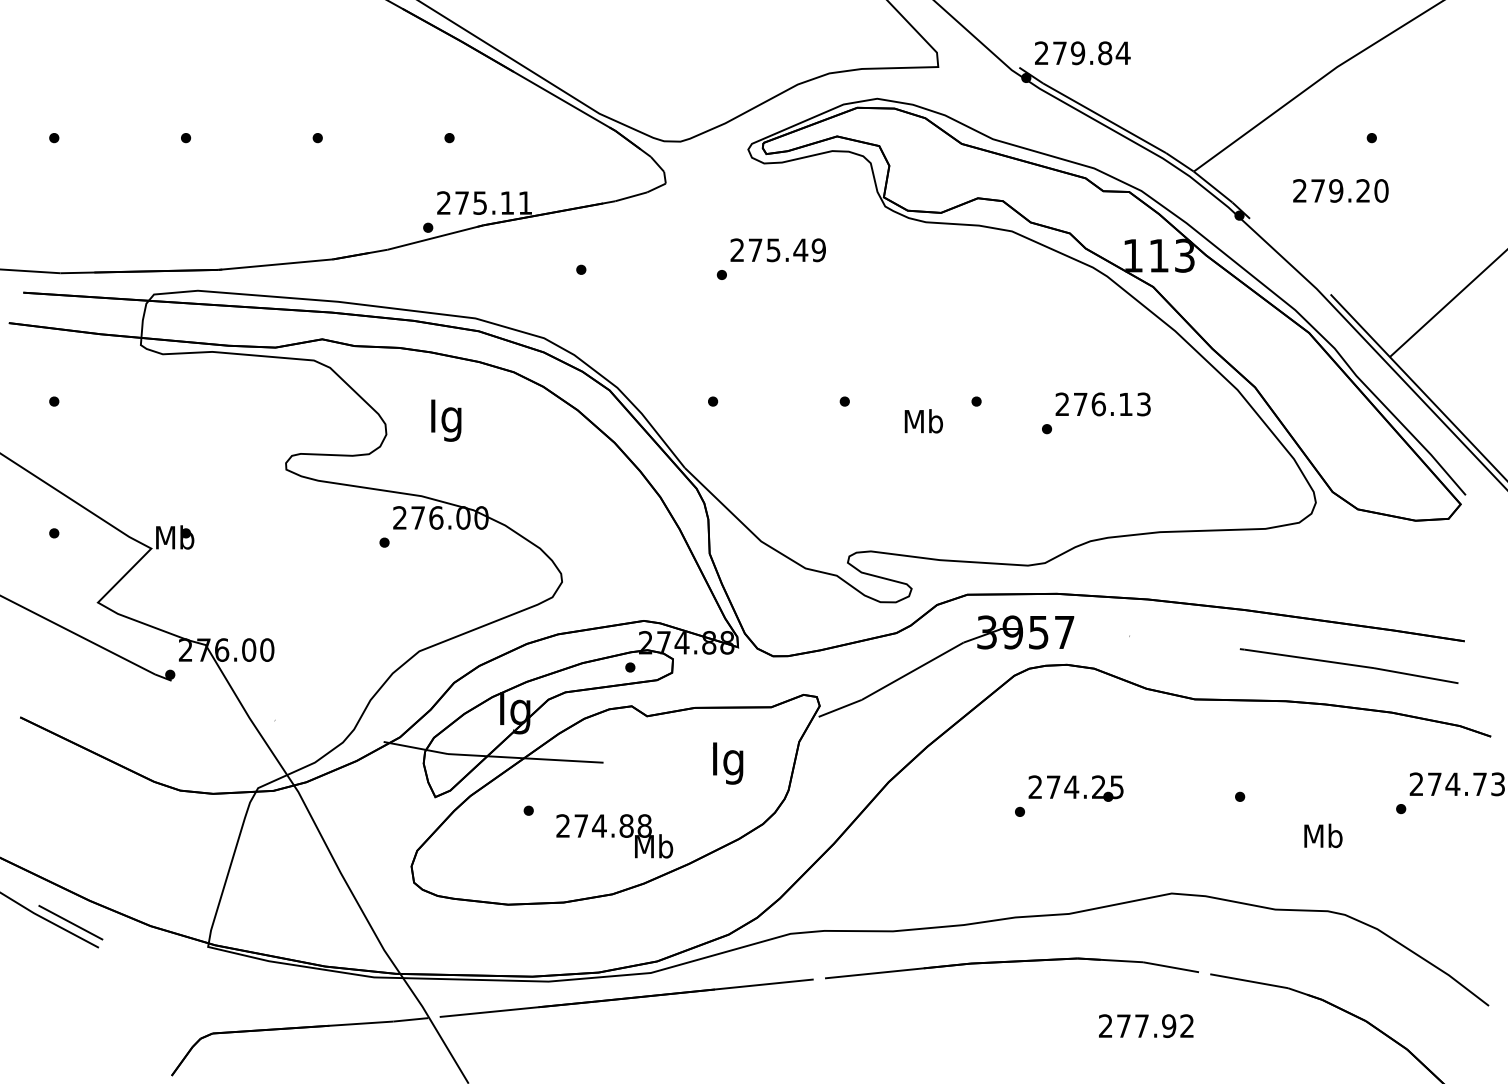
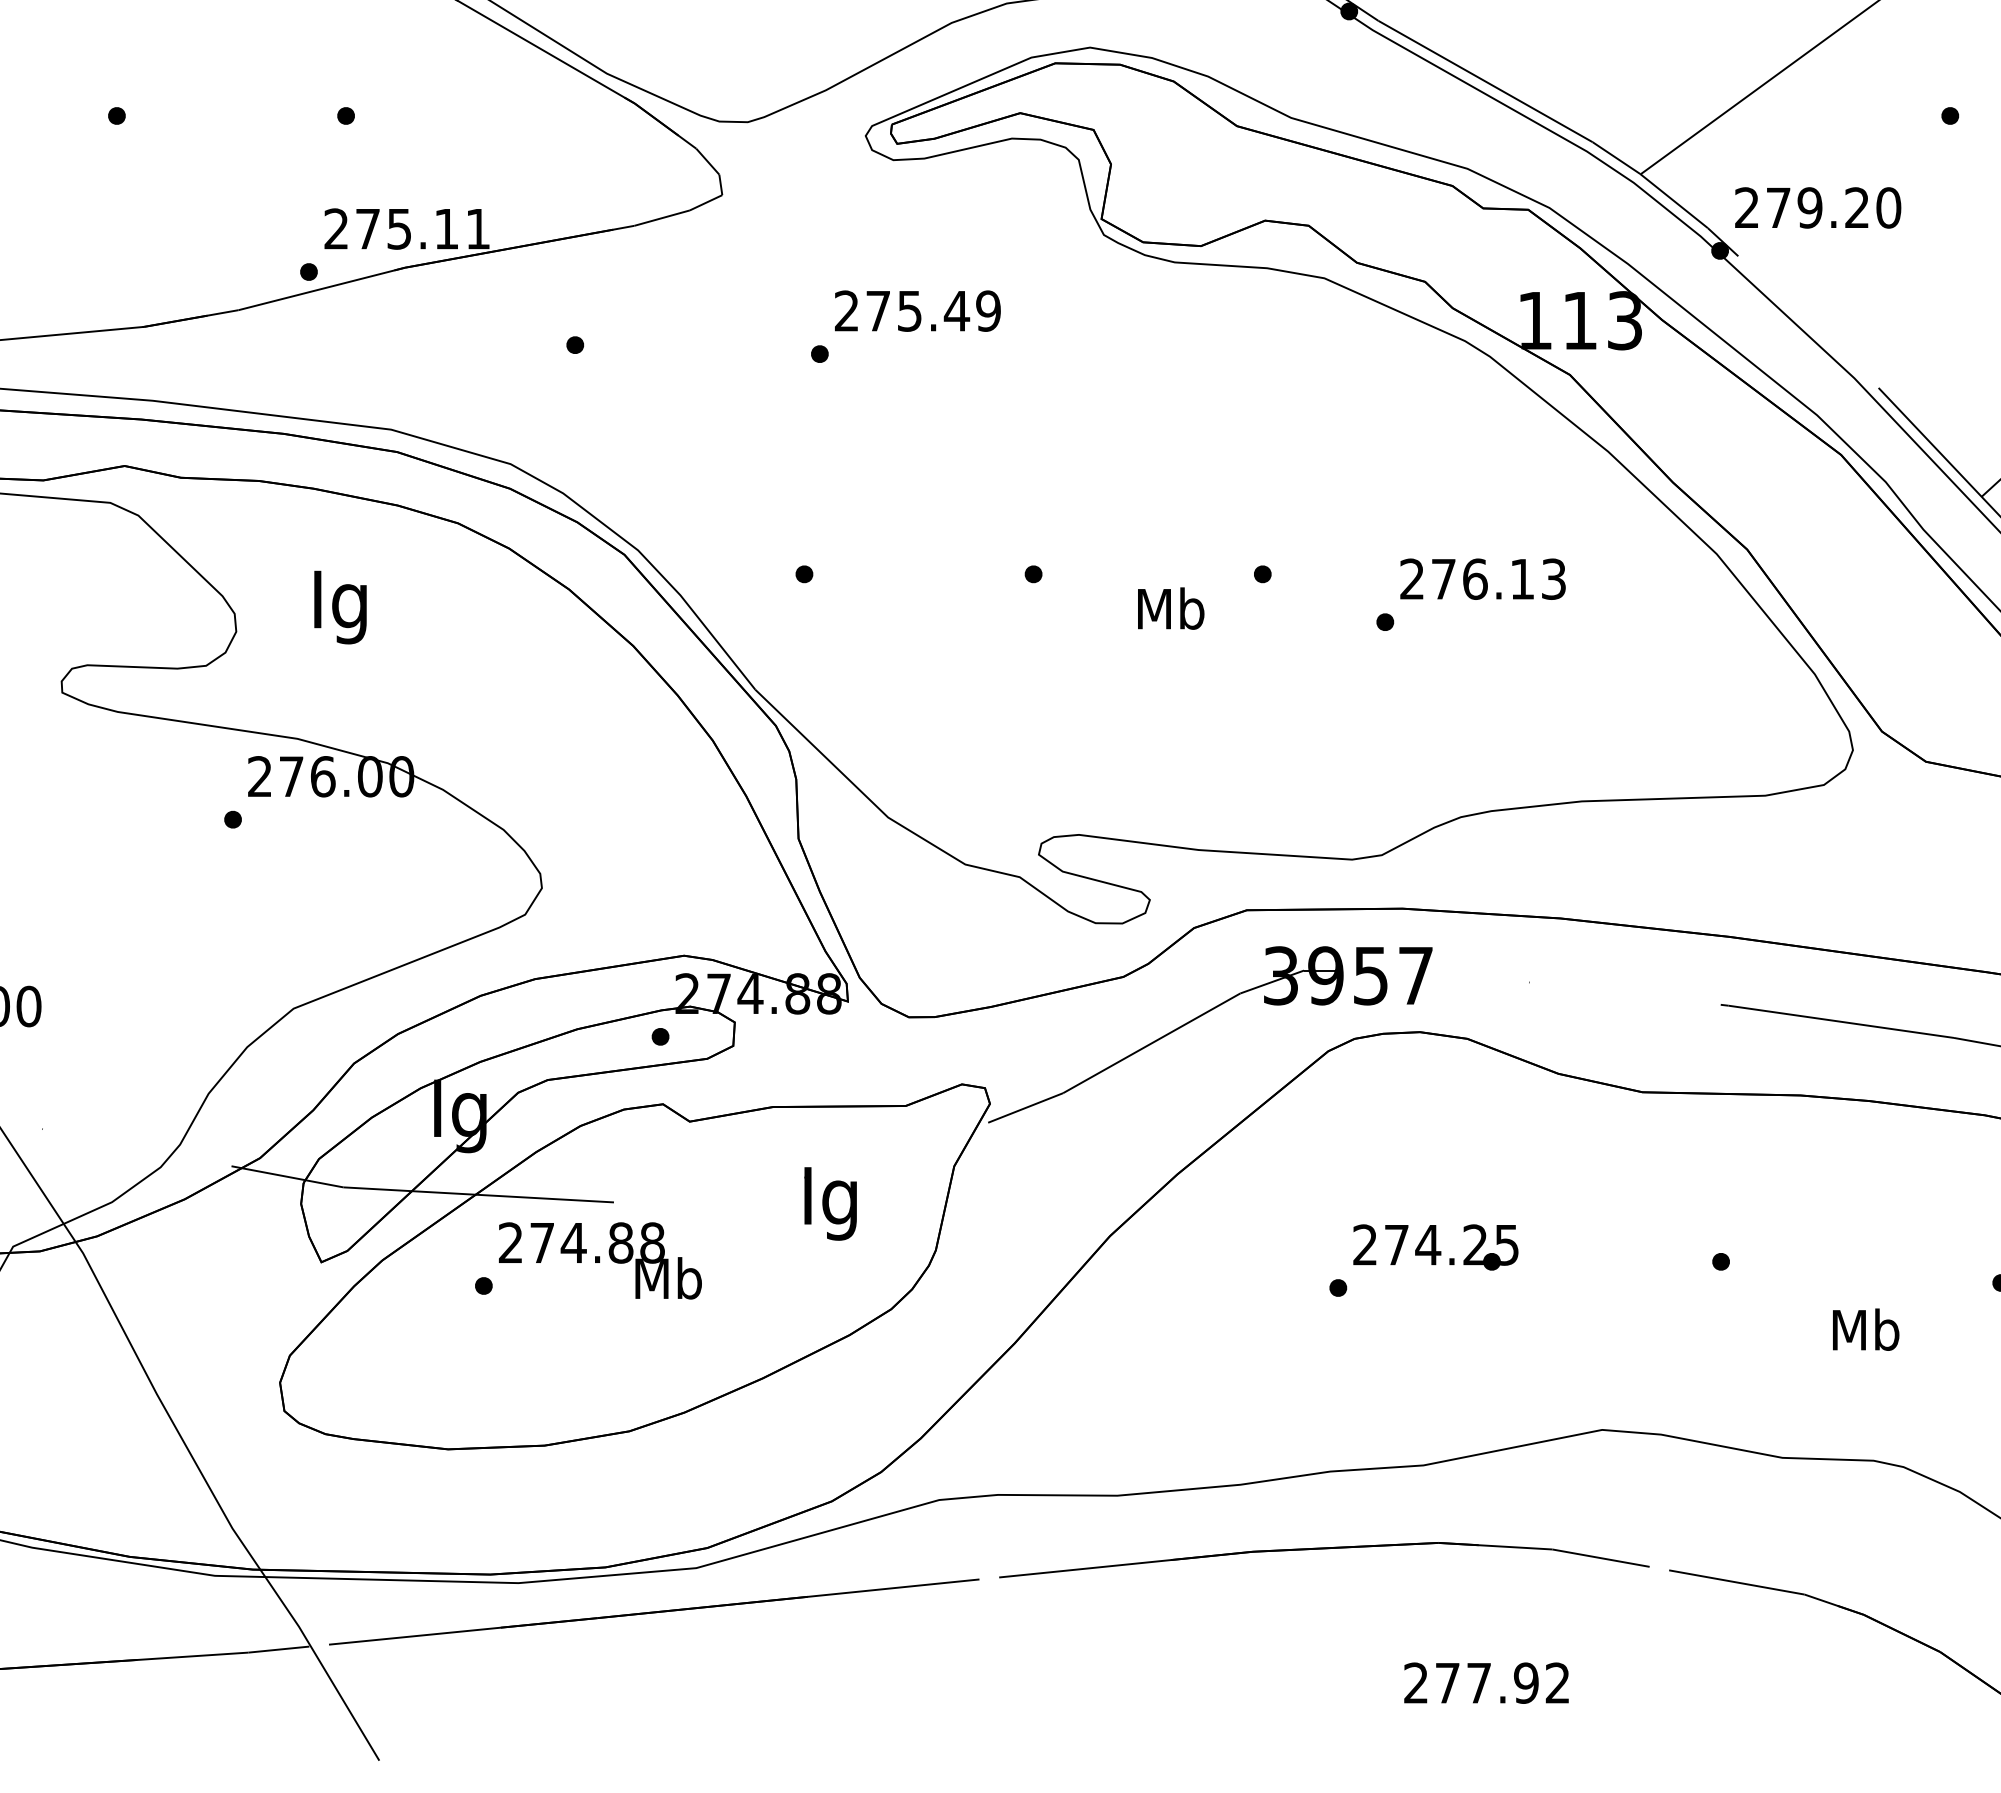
text: (1340, 190) -> (1817, 207), moved
text: (614, 836) -> (599, 1261), moved
text: (1146, 1025) -> (1486, 1682), moved

